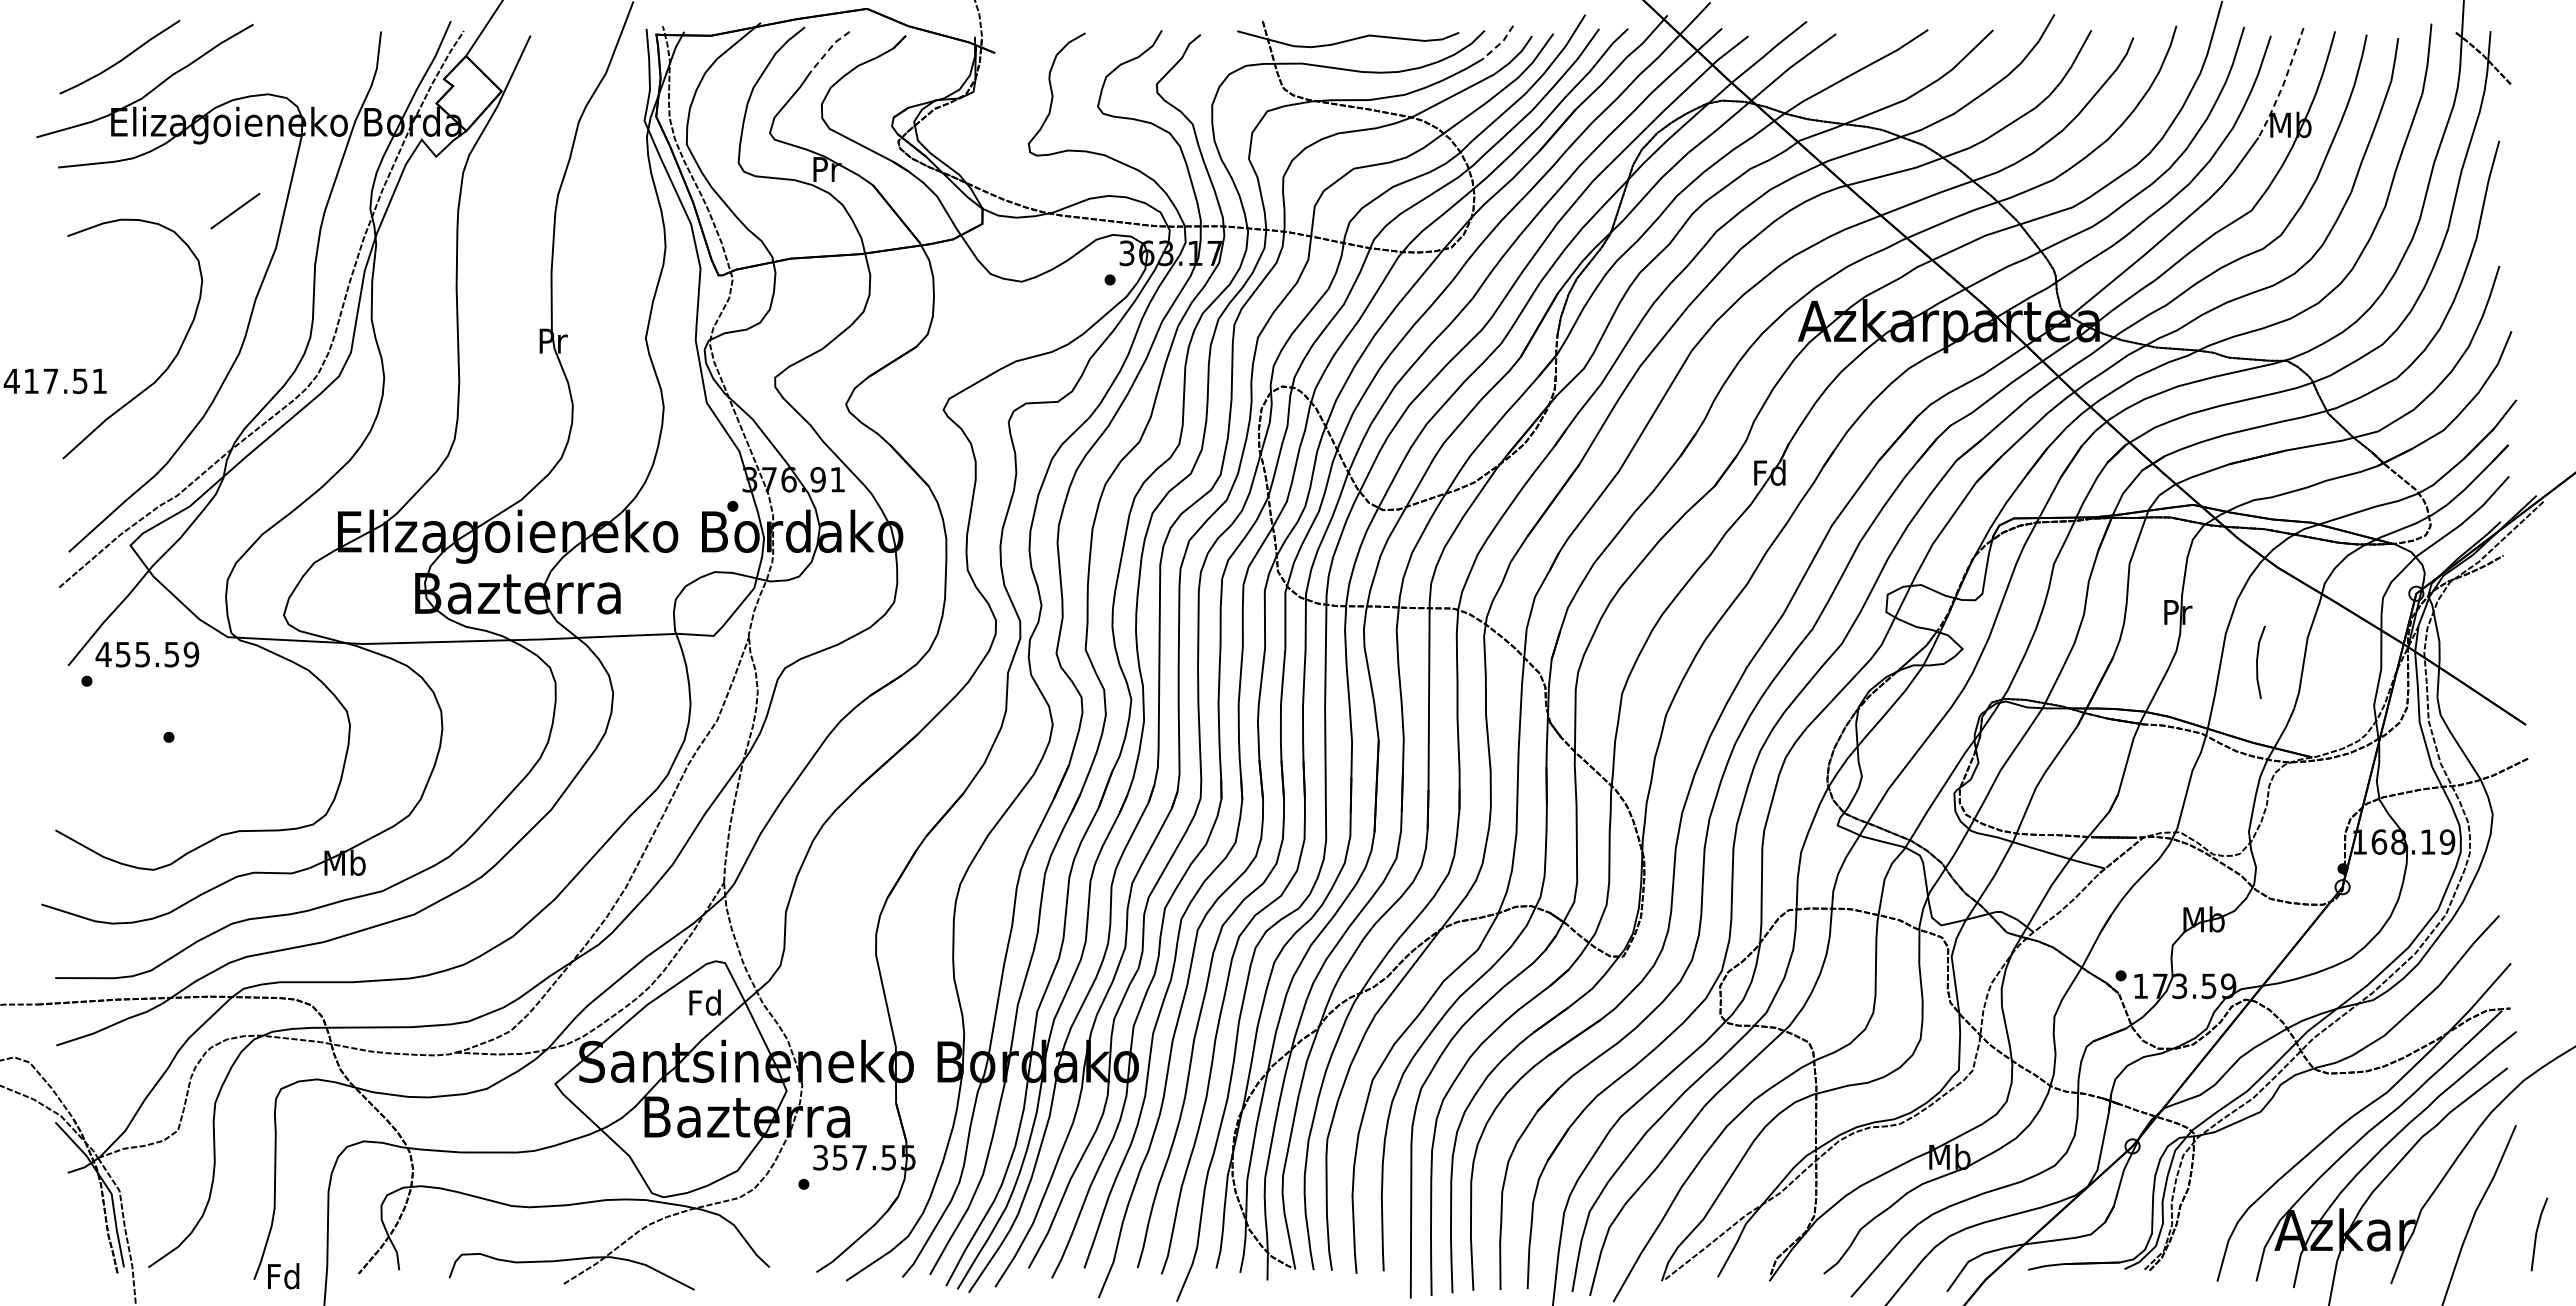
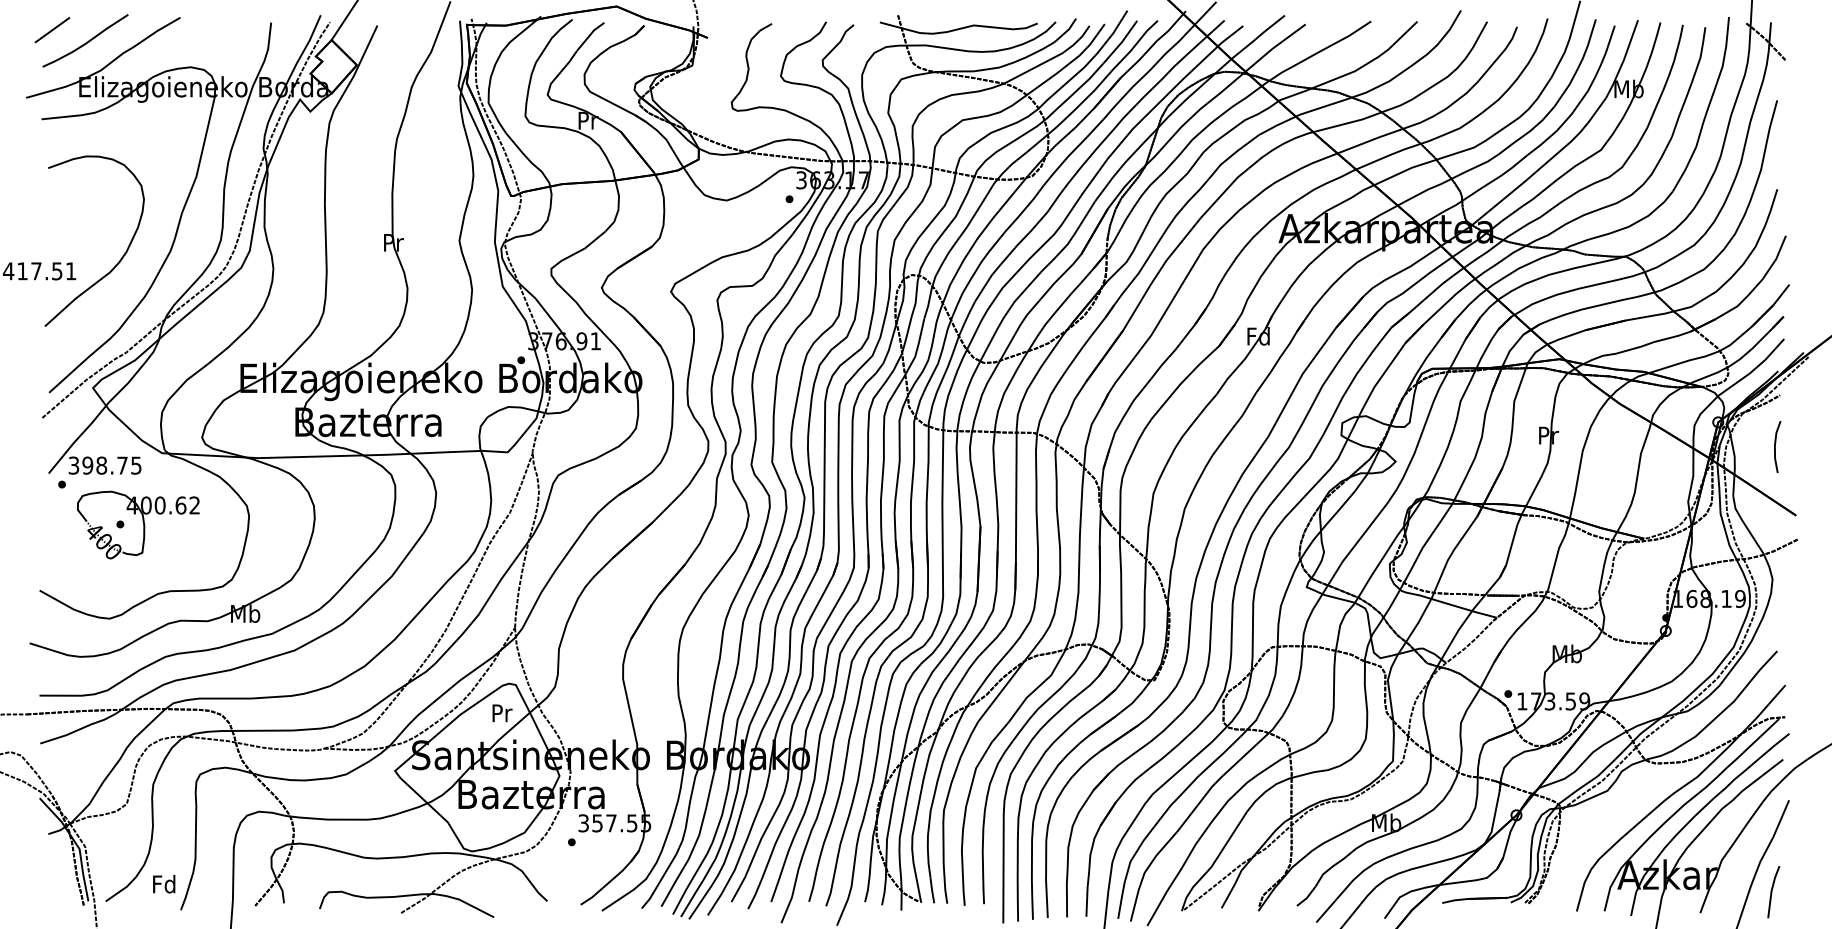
line: (1499, 44) -> (1066, 31), dashed -> solid
line: (829, 49) -> (590, 35), dashed -> solid
line: (2283, 84) -> (1623, 60), dashed -> solid
line: (235, 210) -> (52, 29), moved
text: (147, 654) -> (105, 465), 455.59 -> 398.75
line: (2258, 659) -> (1775, 444), moved
part: (201, 738) -> (143, 525), added
text: (704, 1002) -> (501, 712), Fd -> Pr
line: (2537, 1233) -> (1772, 891), moved
text: (283, 1276) -> (164, 884), moved

